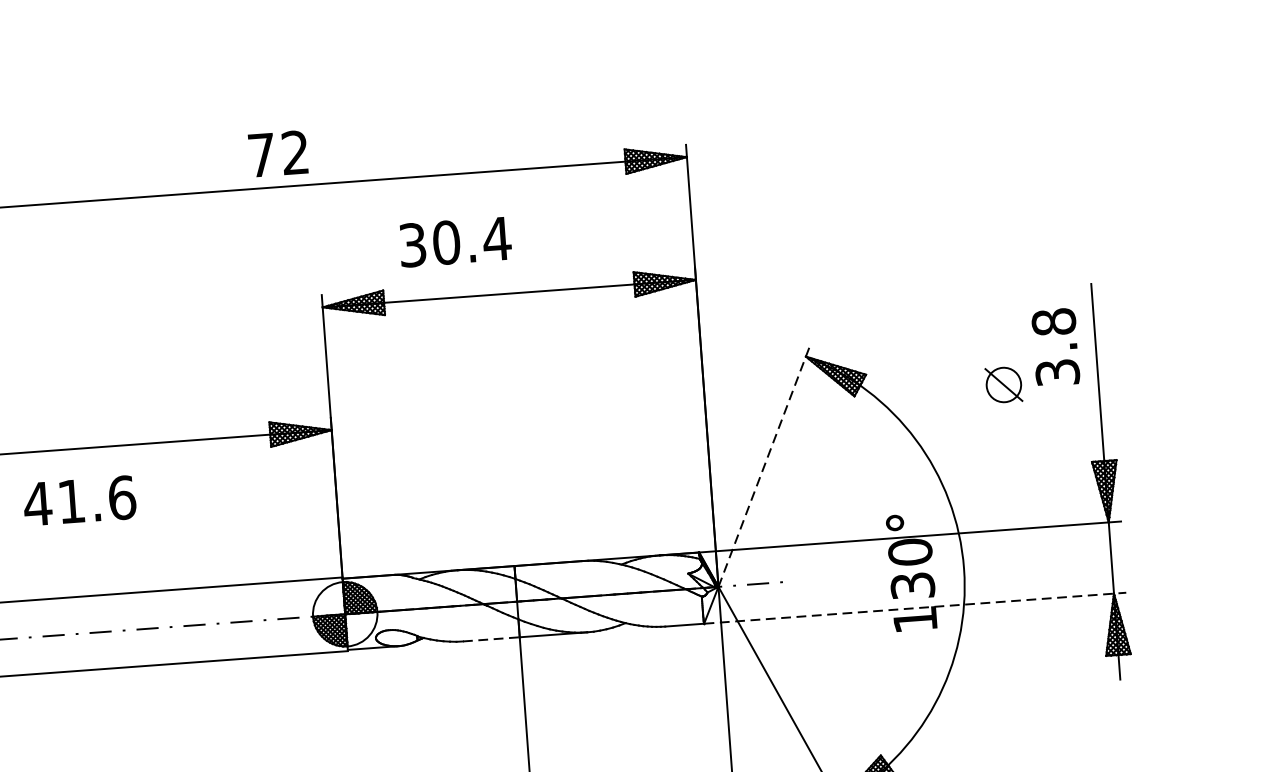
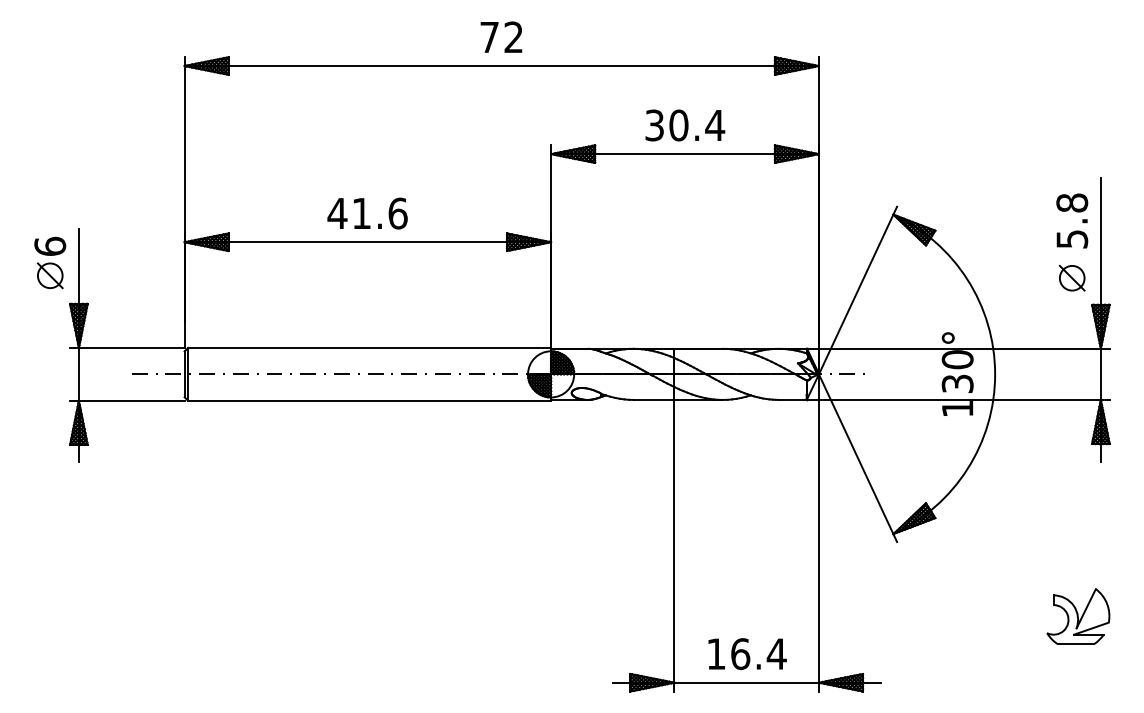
text: (278, 152) -> (501, 36), moved
text: (455, 242) -> (685, 125), moved
text: (1056, 371) -> (1071, 238), 3.8 -> 5.8
part: (1002, 384) -> (1071, 277), moved
line: (765, 465) -> (858, 290), dashed -> solid
text: (79, 500) -> (367, 213), moved
line: (915, 607) -> (958, 399), dashed -> solid
line: (491, 638) -> (654, 399), dashed -> solid

